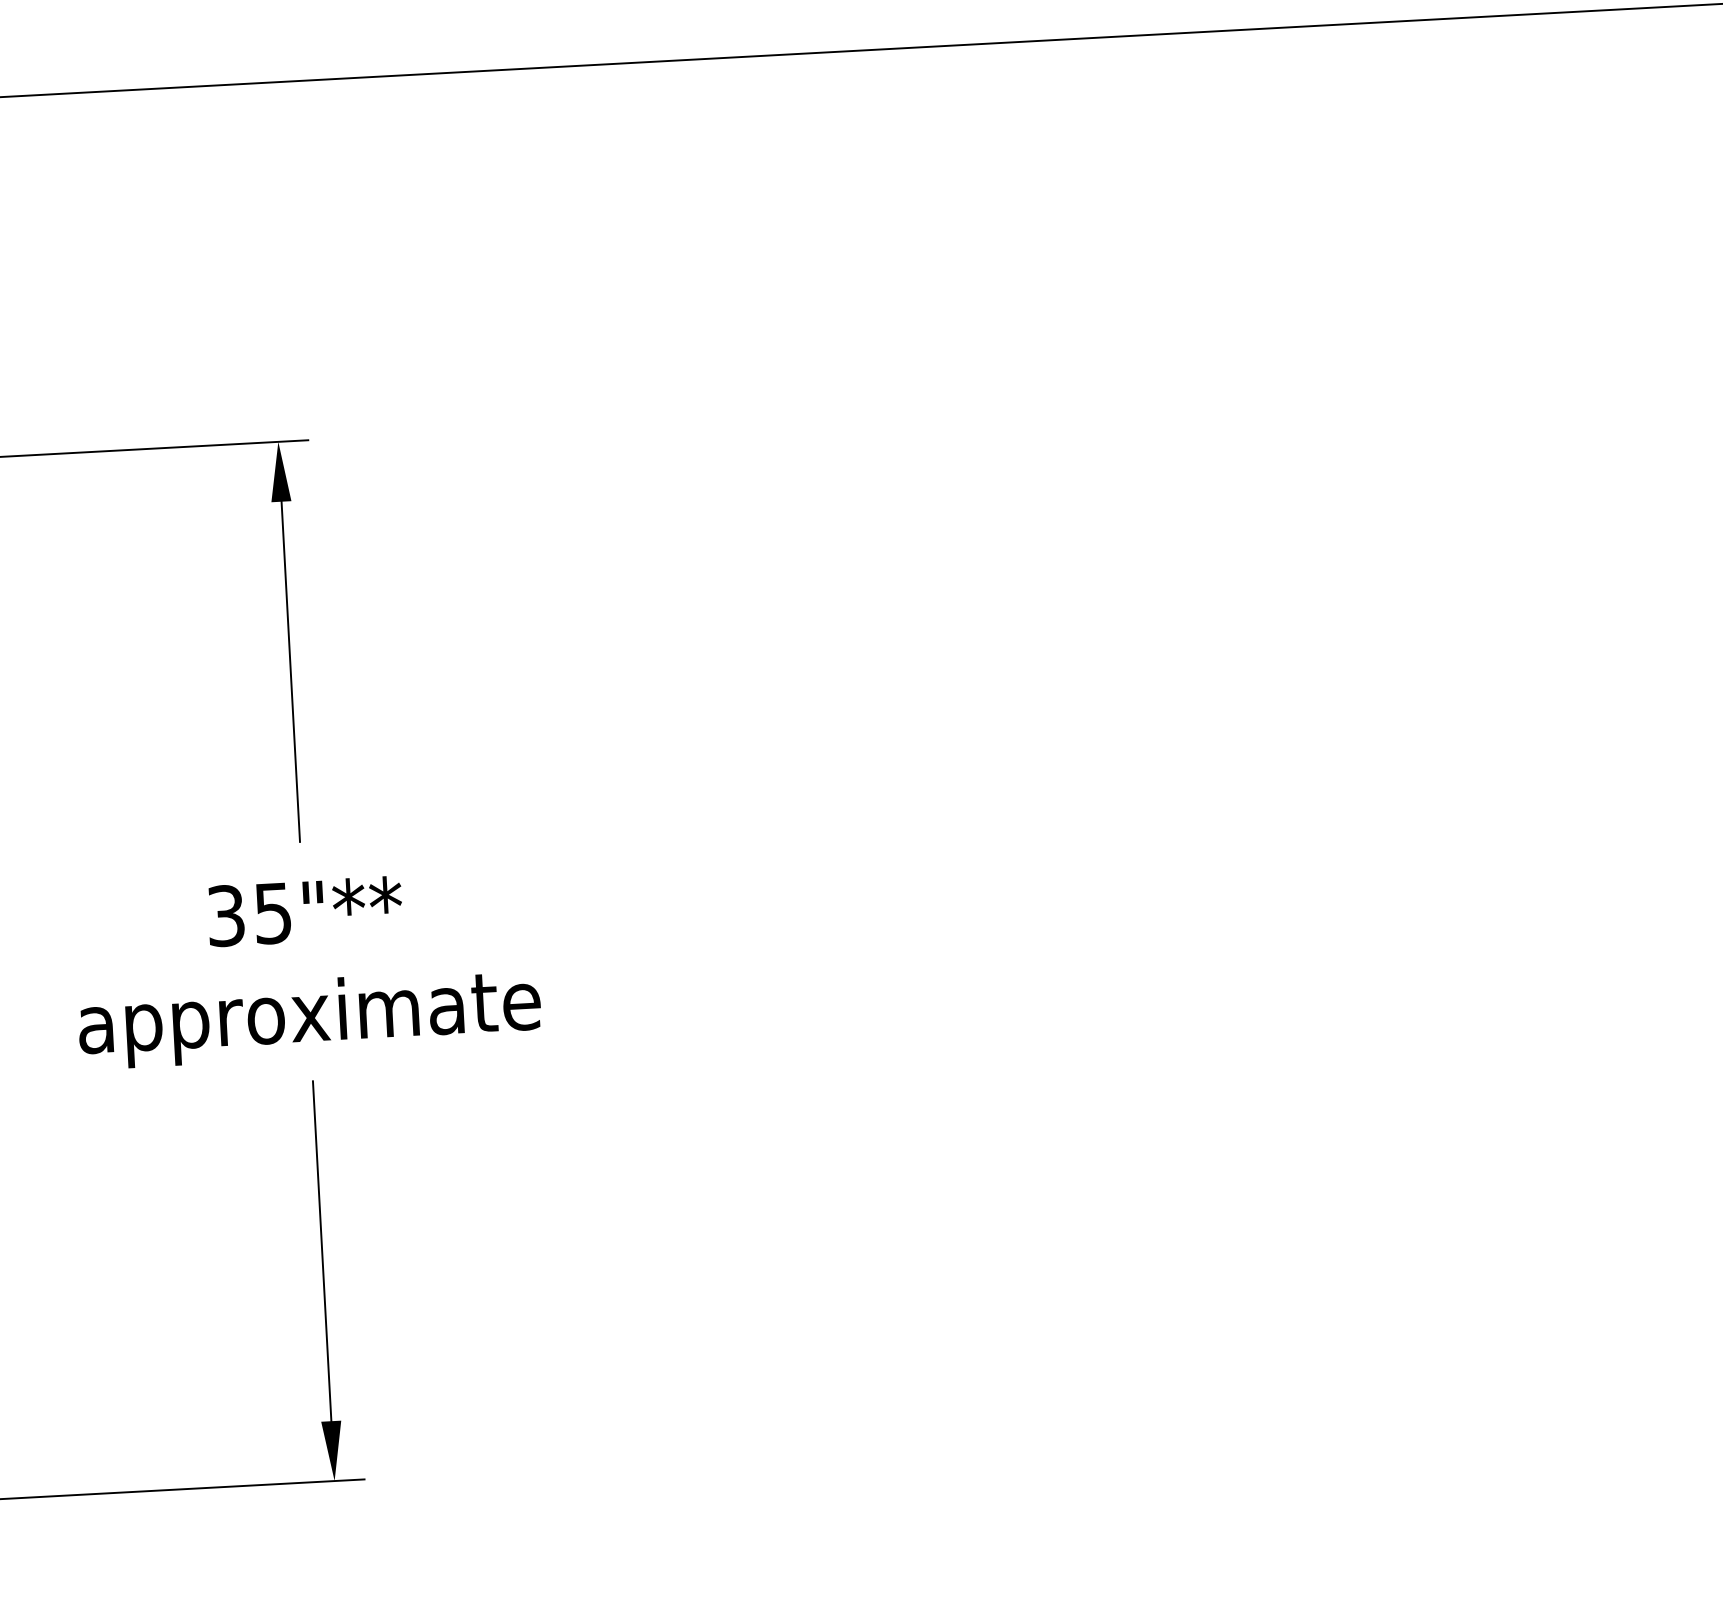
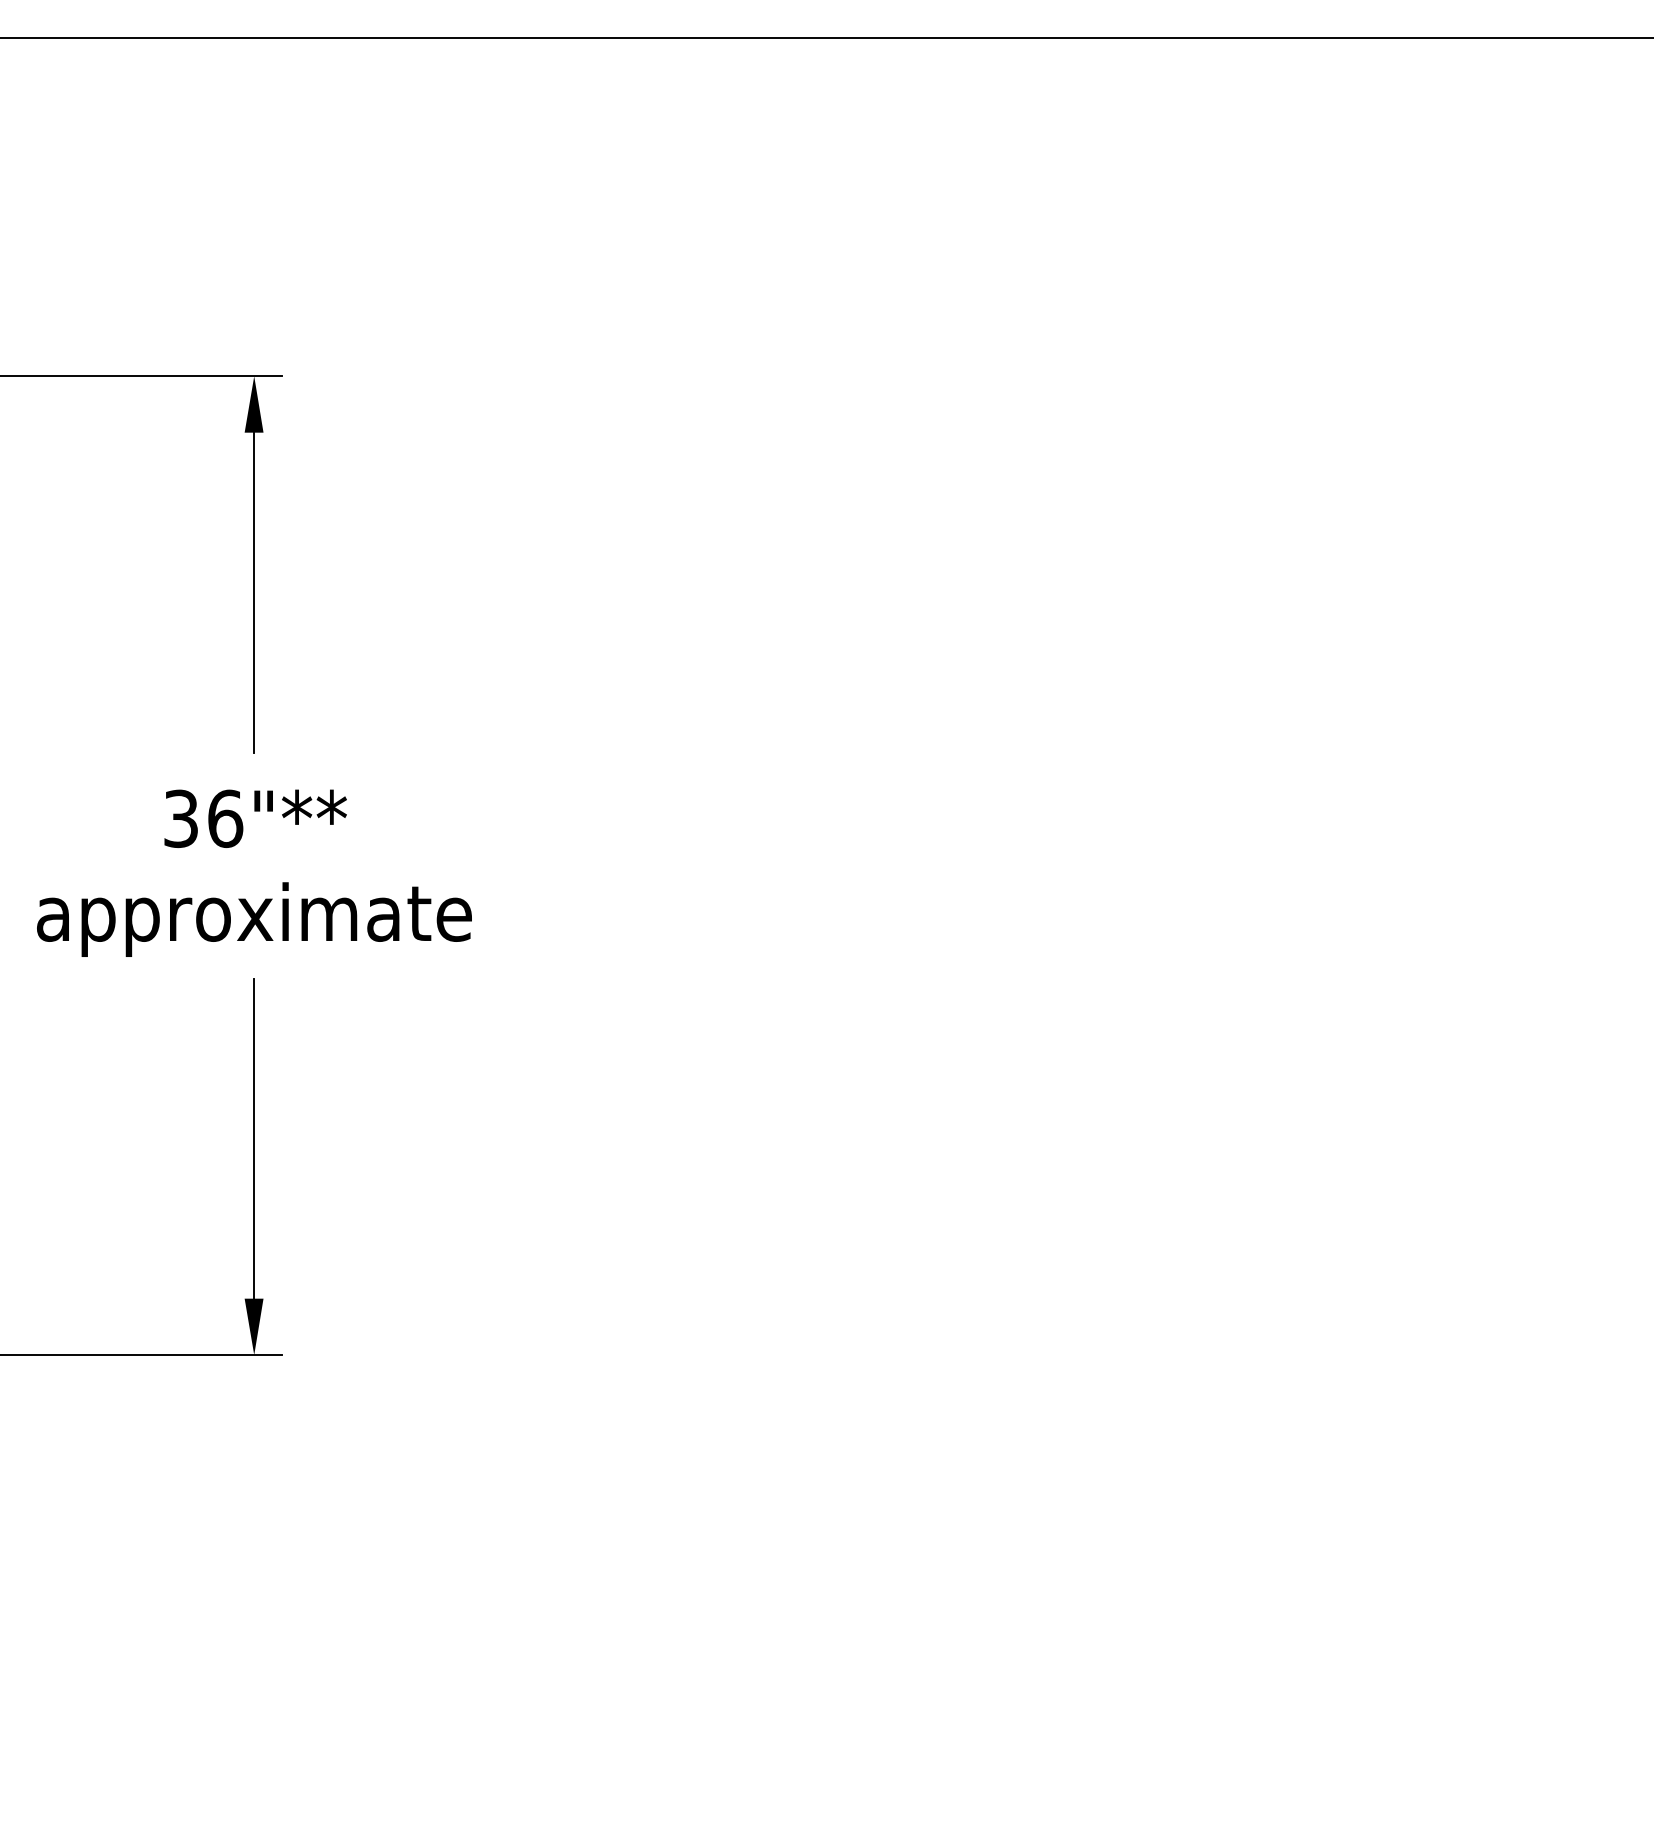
text: (273, 913) -> (225, 818), 35"** -> 36"**

